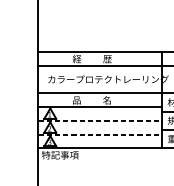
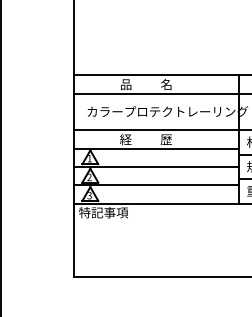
text: (92, 59) -> (146, 84), 経          歴 -> 品          名
text: (91, 100) -> (145, 139), 品          名 -> 経          歴
line: (100, 120) -> (157, 166), dashed -> solid
line: (100, 134) -> (157, 185), dashed -> solid

